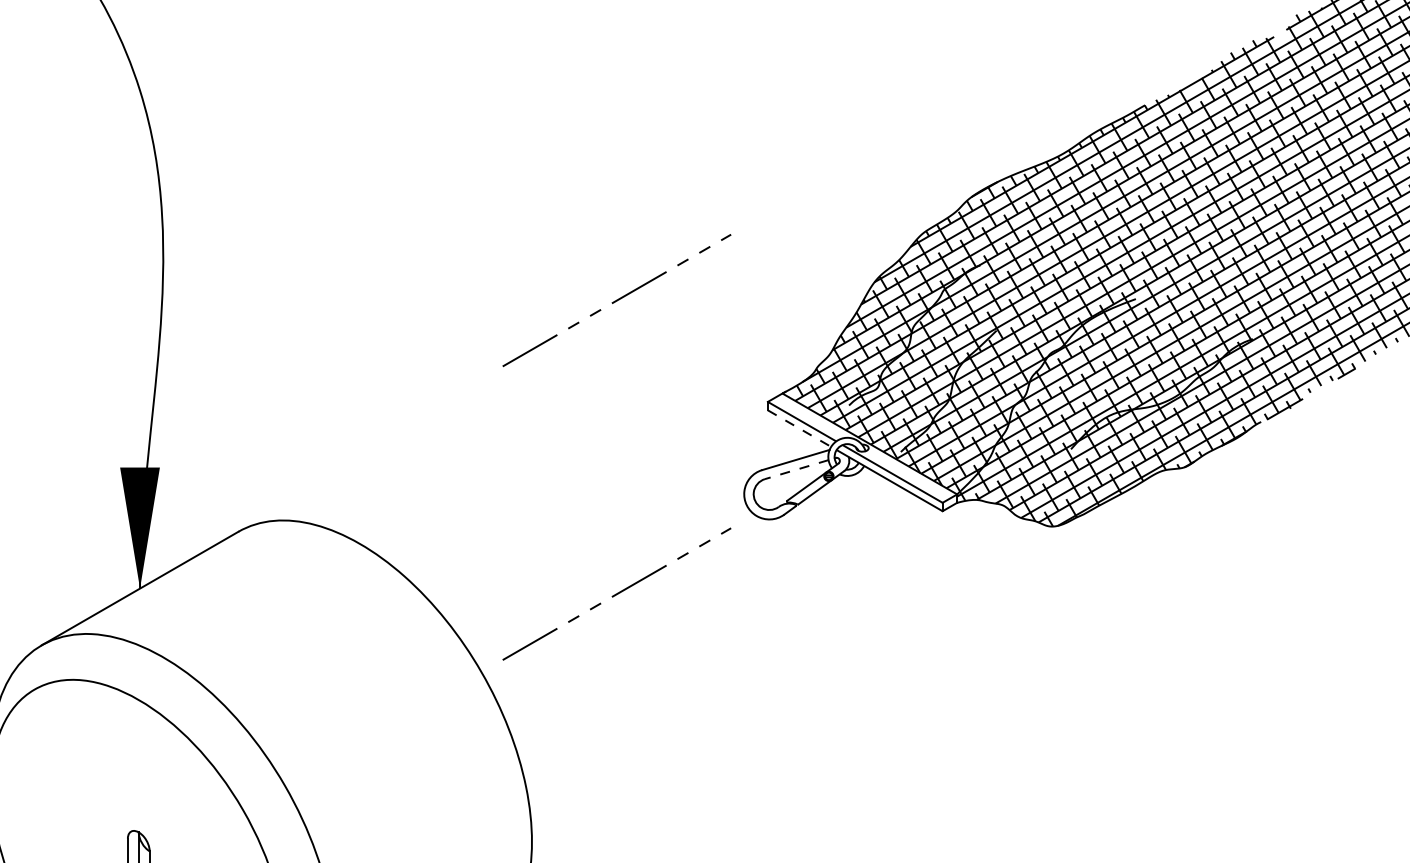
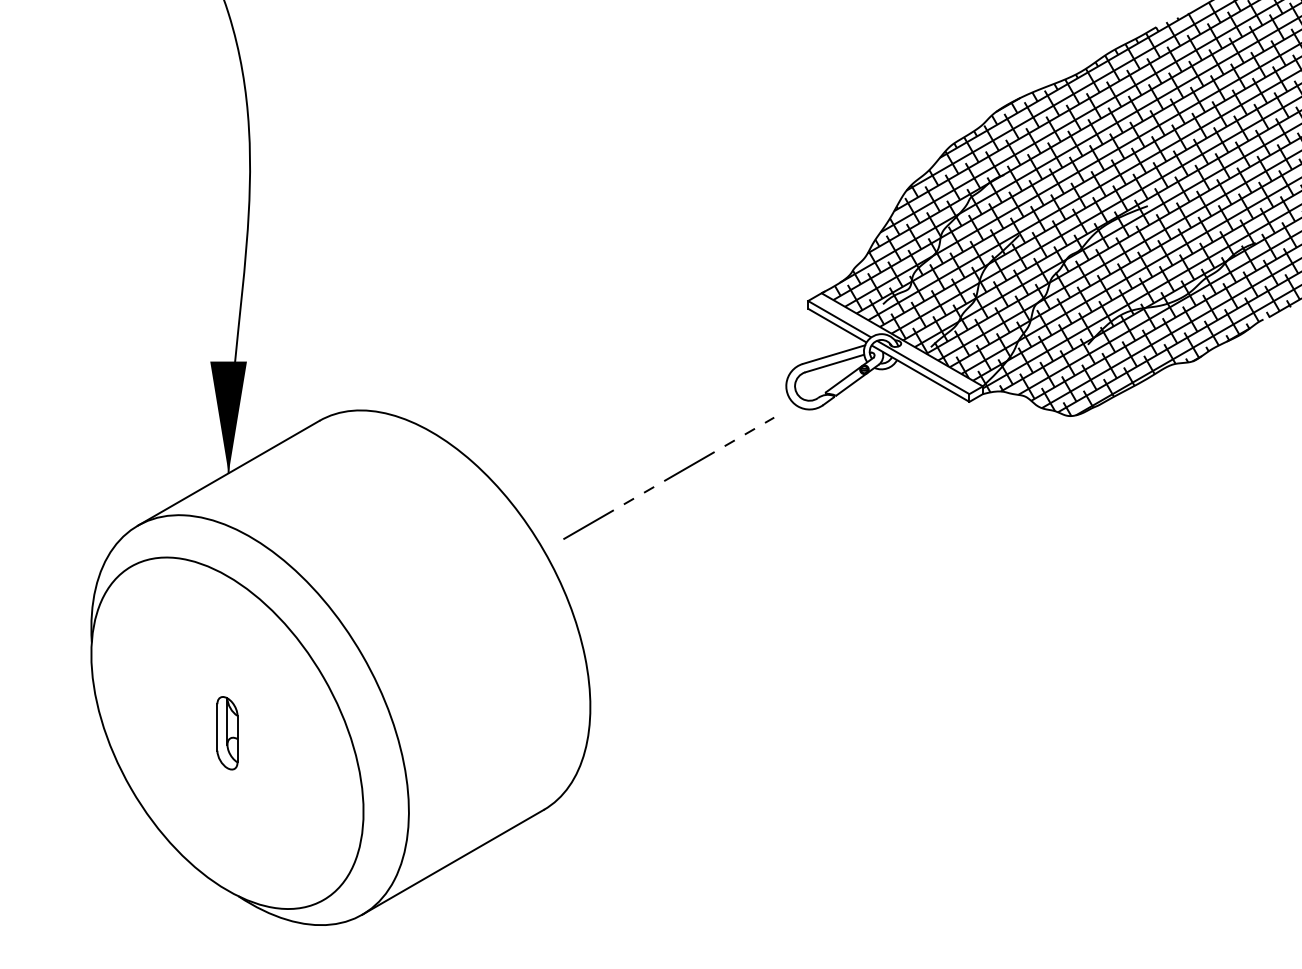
line: (616, 300) -> (668, 207), removed
line: (799, 428) -> (837, 325), dashed -> solid
line: (796, 469) -> (834, 363), dashed -> solid

